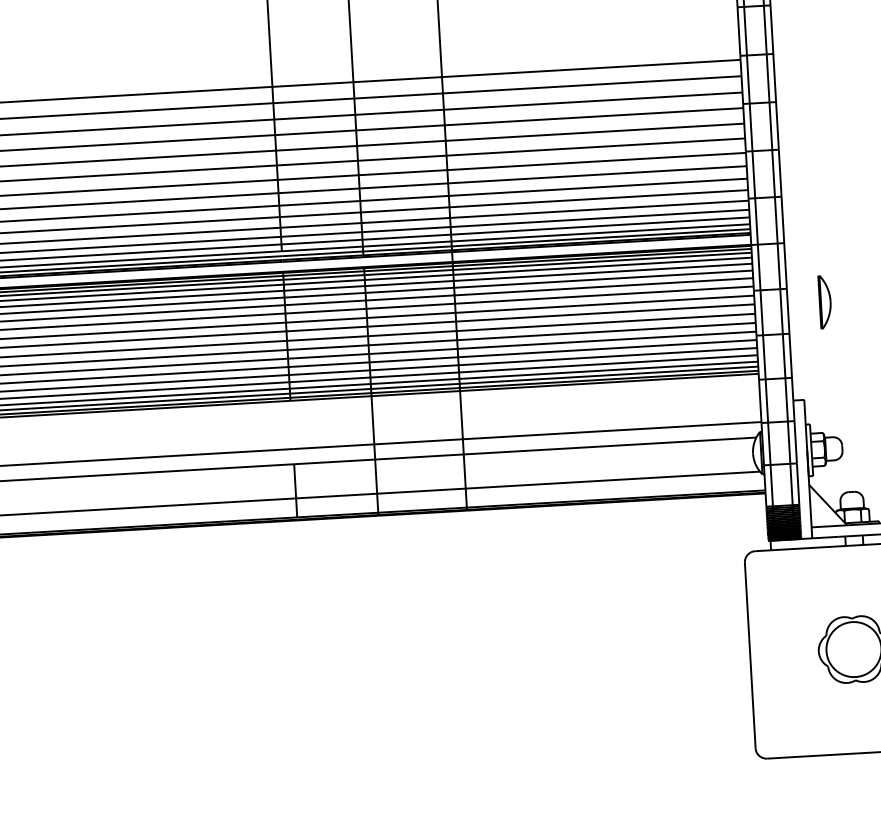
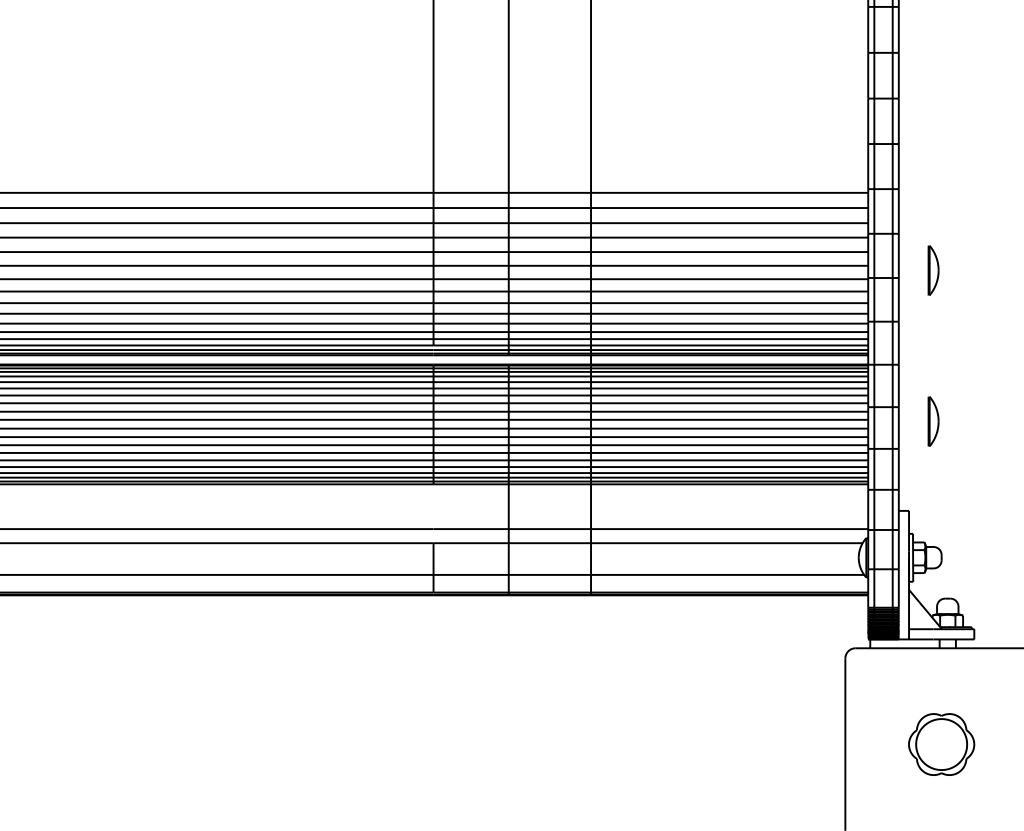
part: (815, 139) -> (933, 270), added

